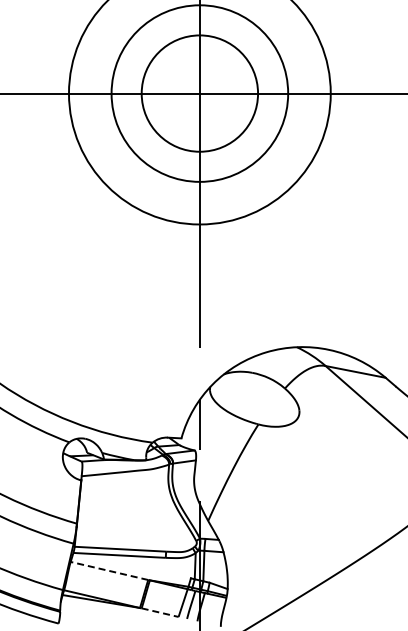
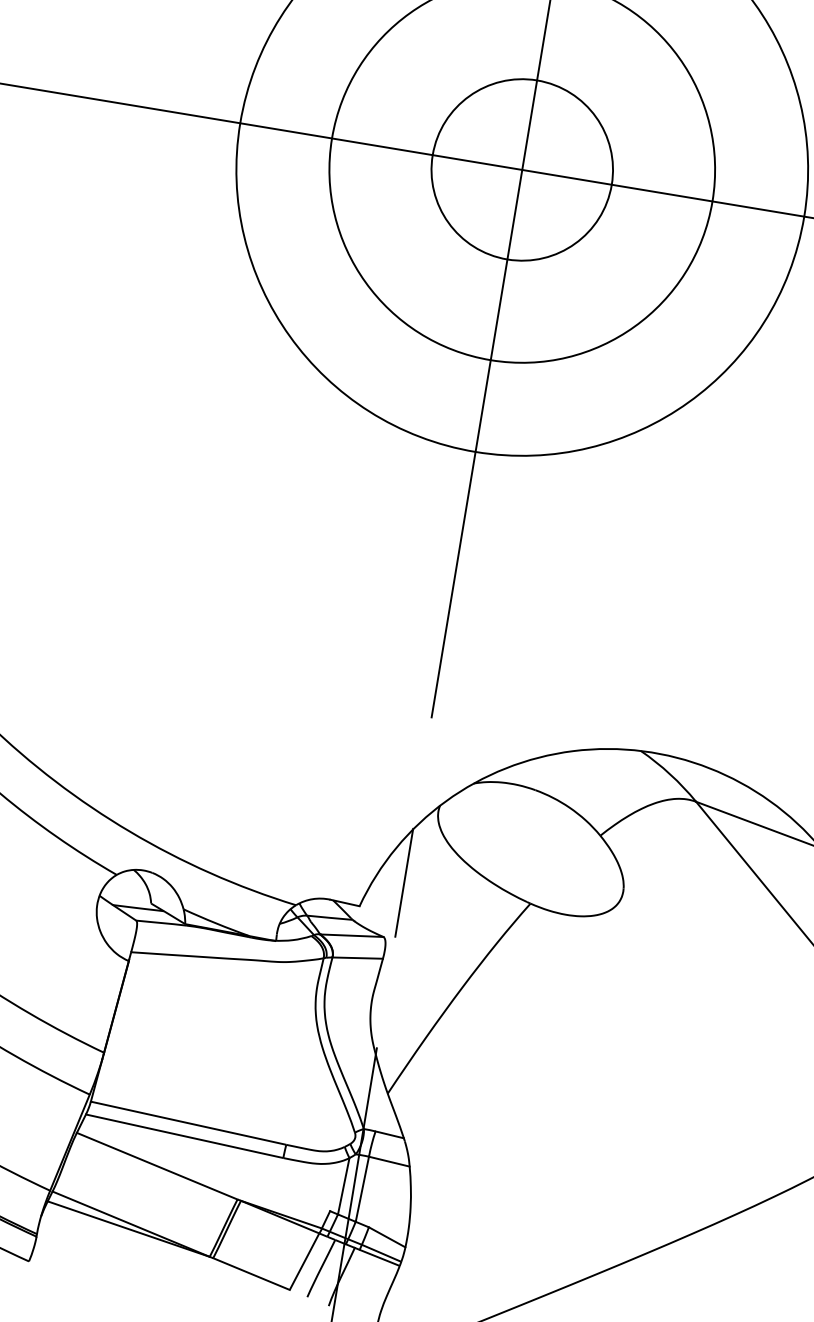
circle: (199, 93) -> (521, 169), size x0.71
line: (109, 570) -> (157, 1165), dashed -> solid
line: (160, 612) -> (252, 1273), dashed -> solid

